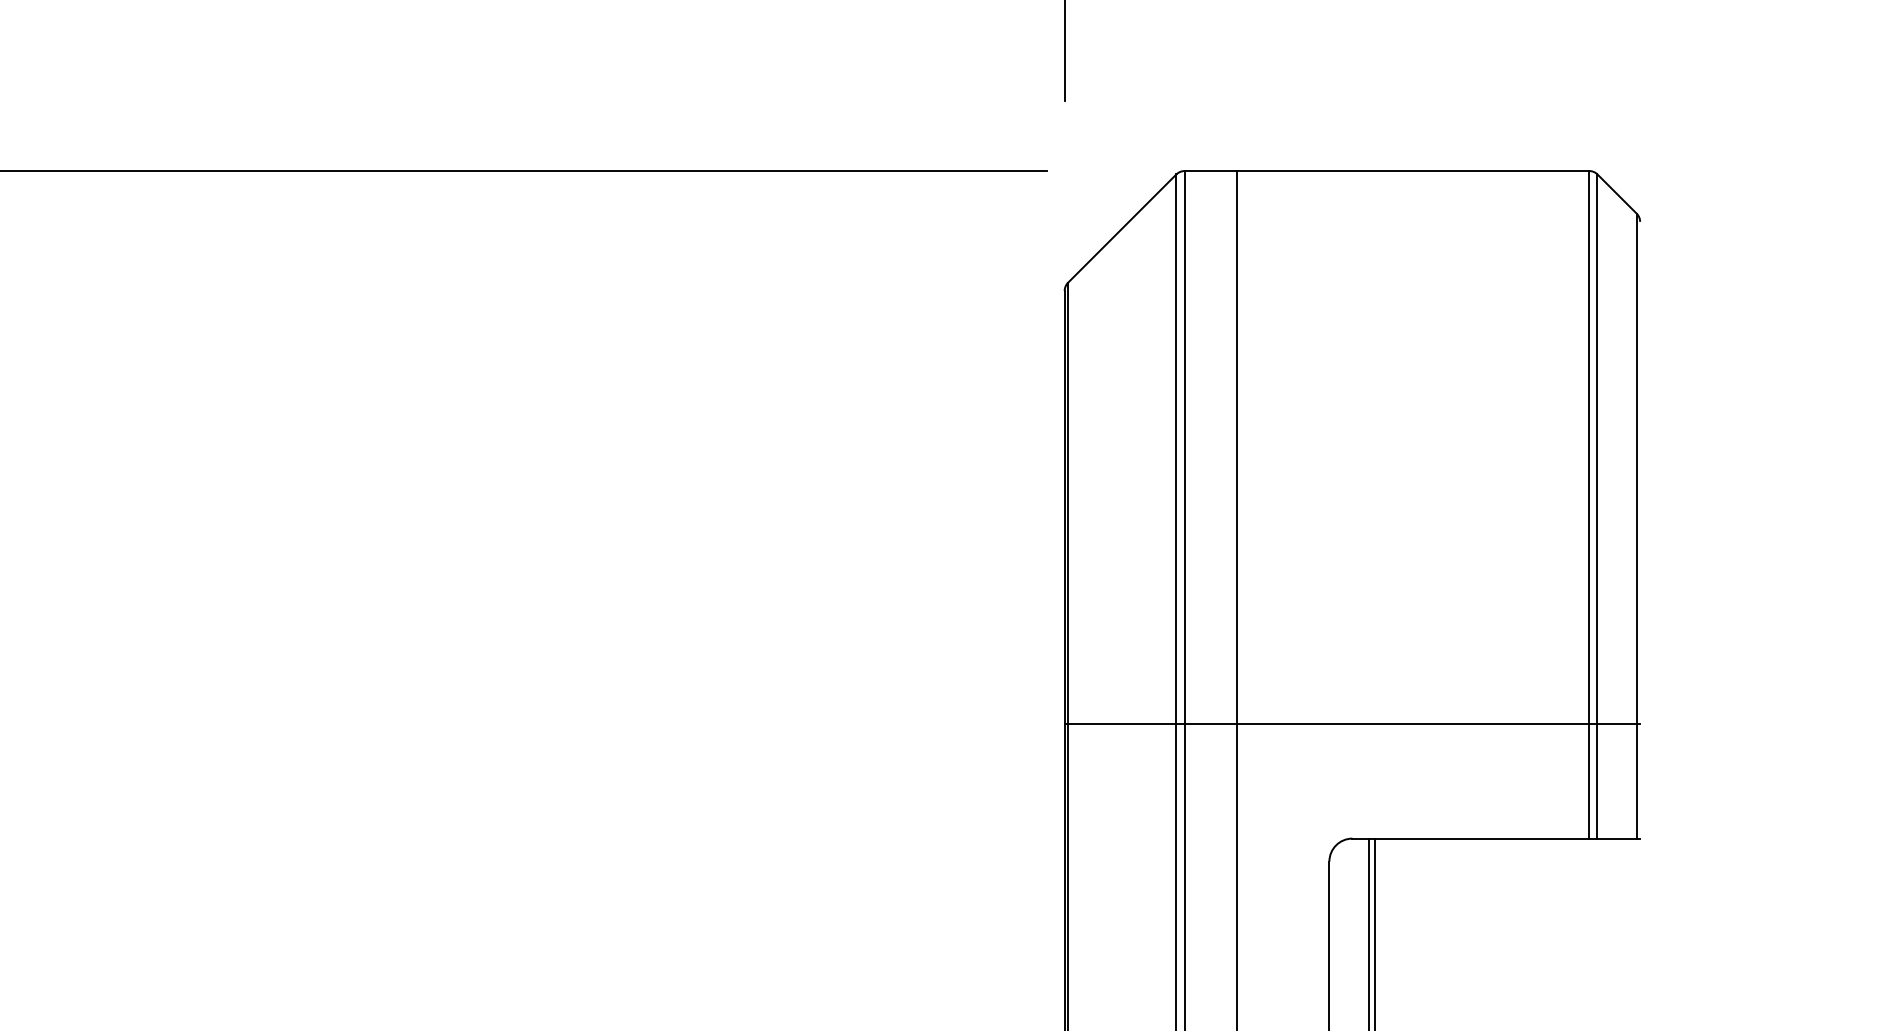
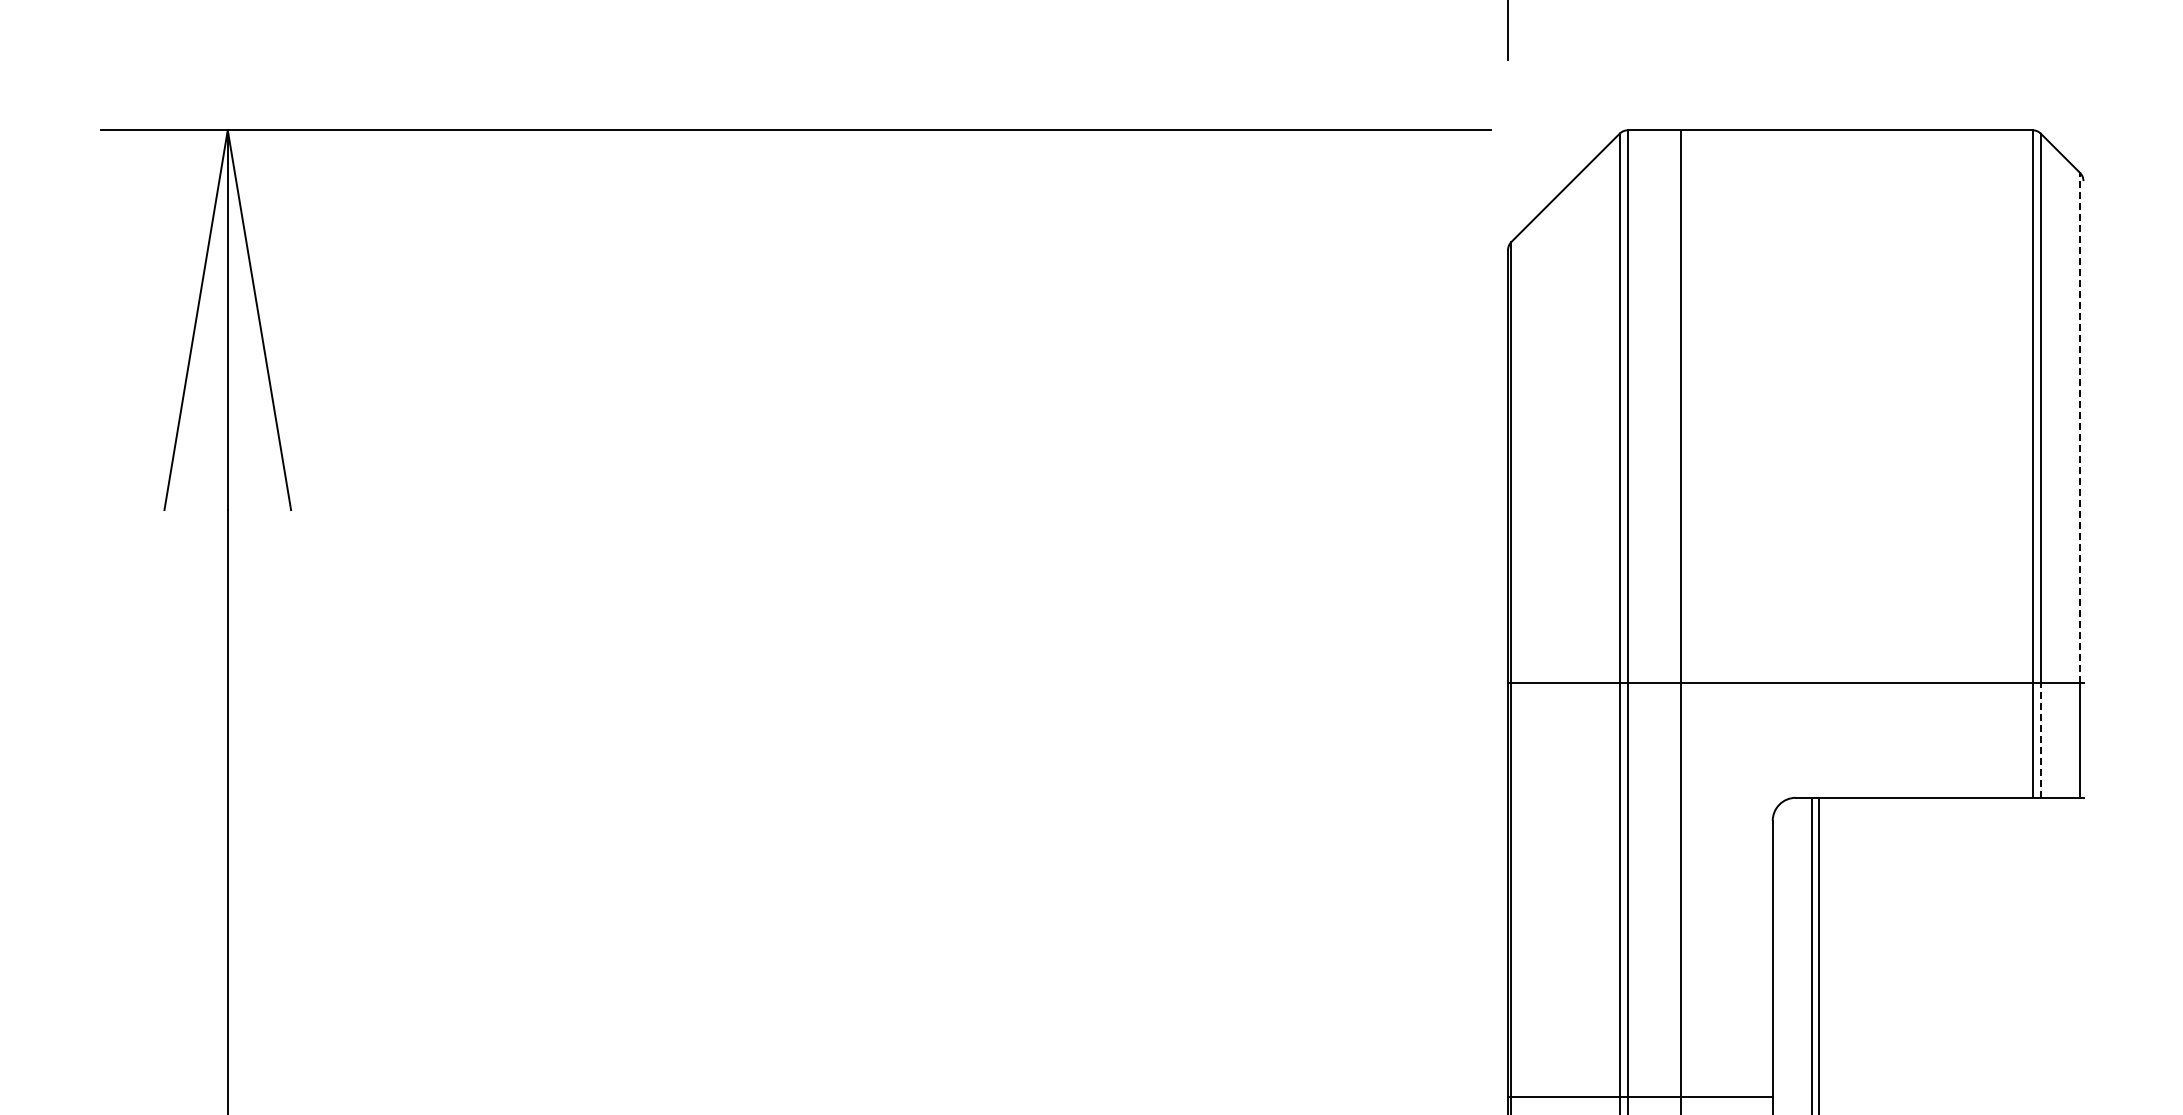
line: (1637, 468) -> (2080, 427), solid -> dashed
line: (1597, 781) -> (2040, 740), solid -> dashed

